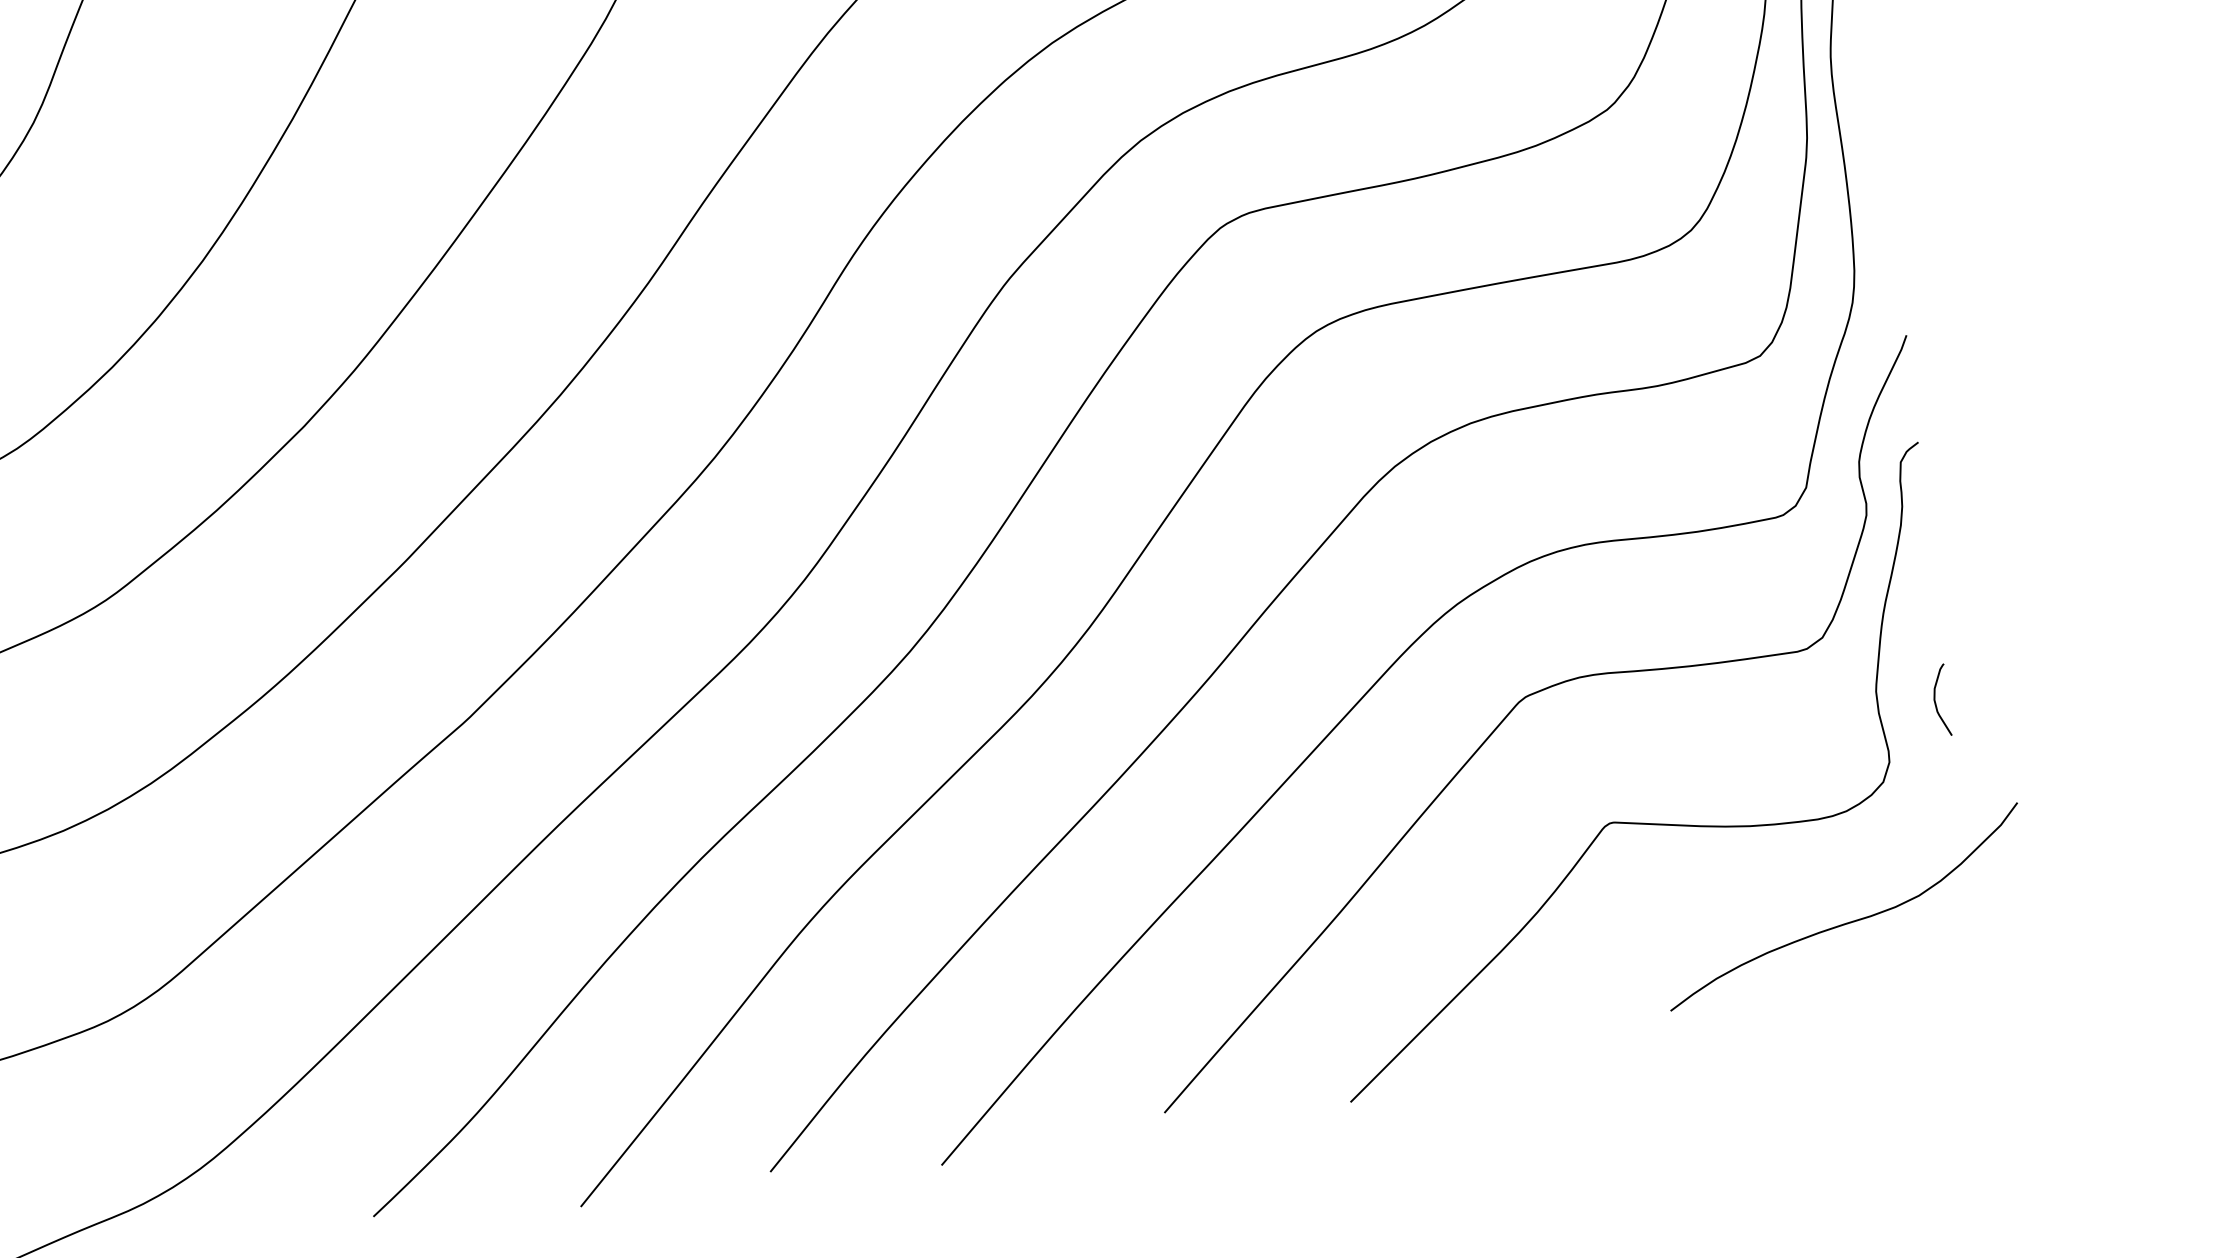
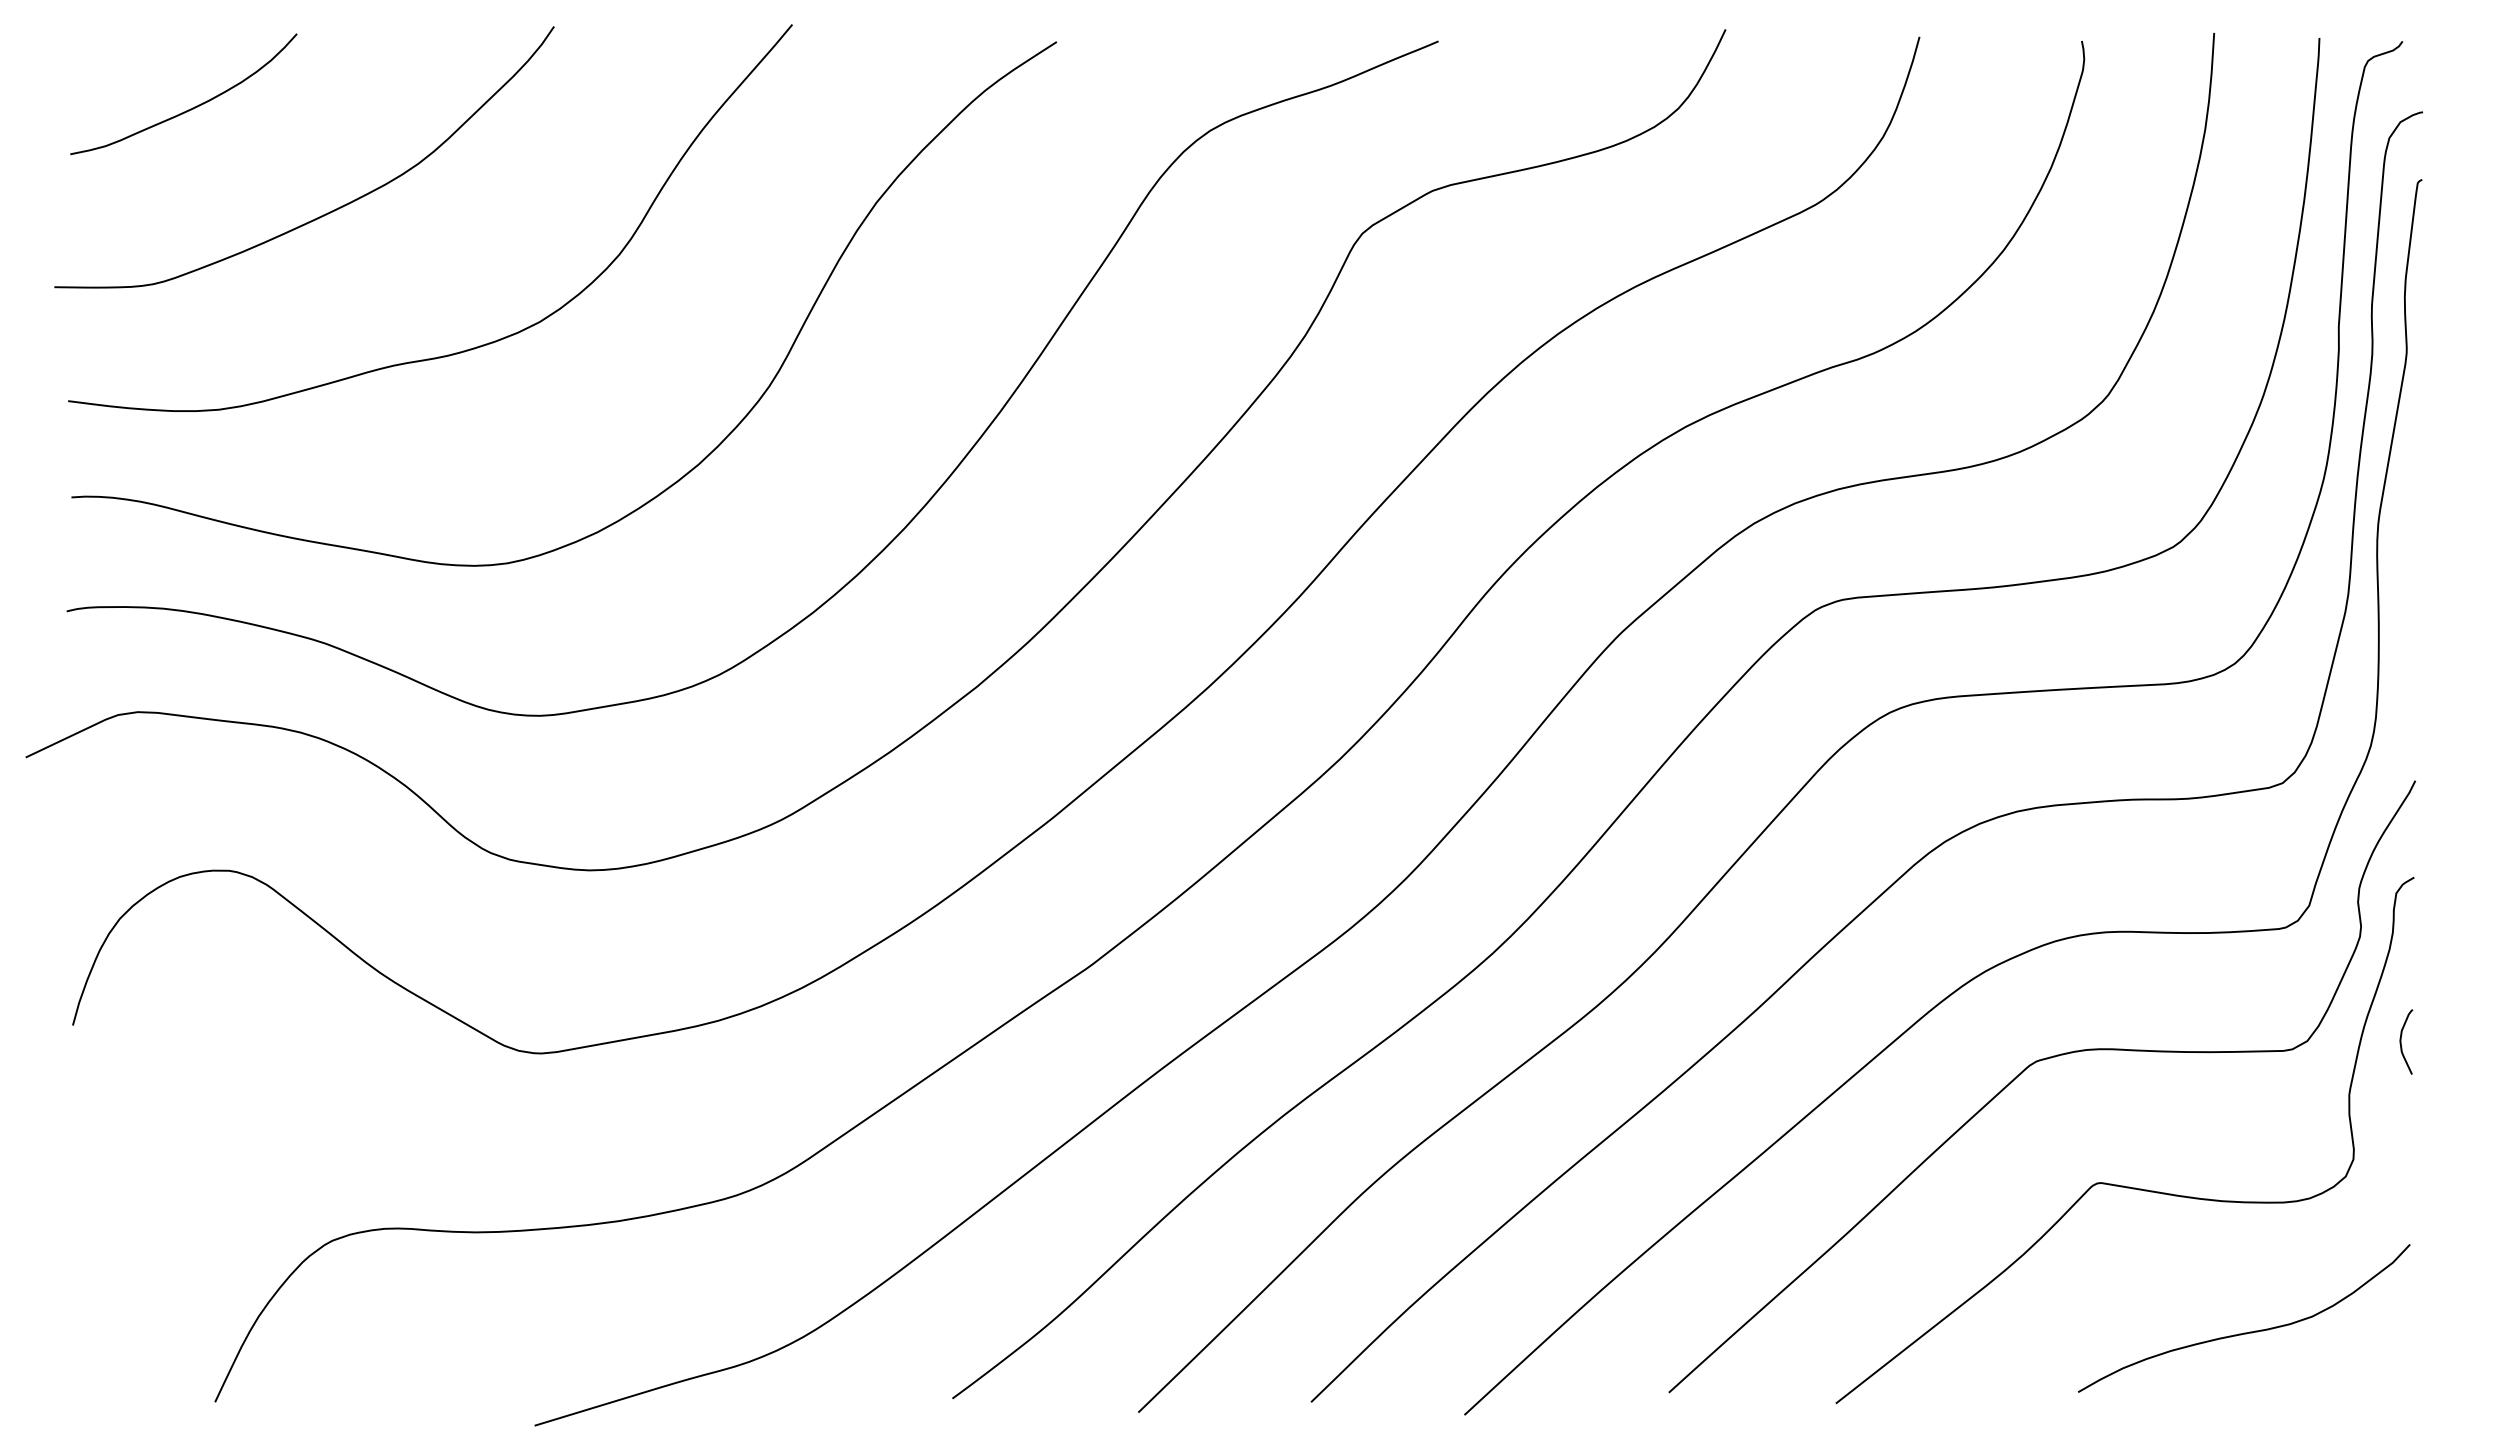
curve: (1935, 700) -> (2401, 1041), moved
curve: (1851, 920) -> (2249, 1331), moved

